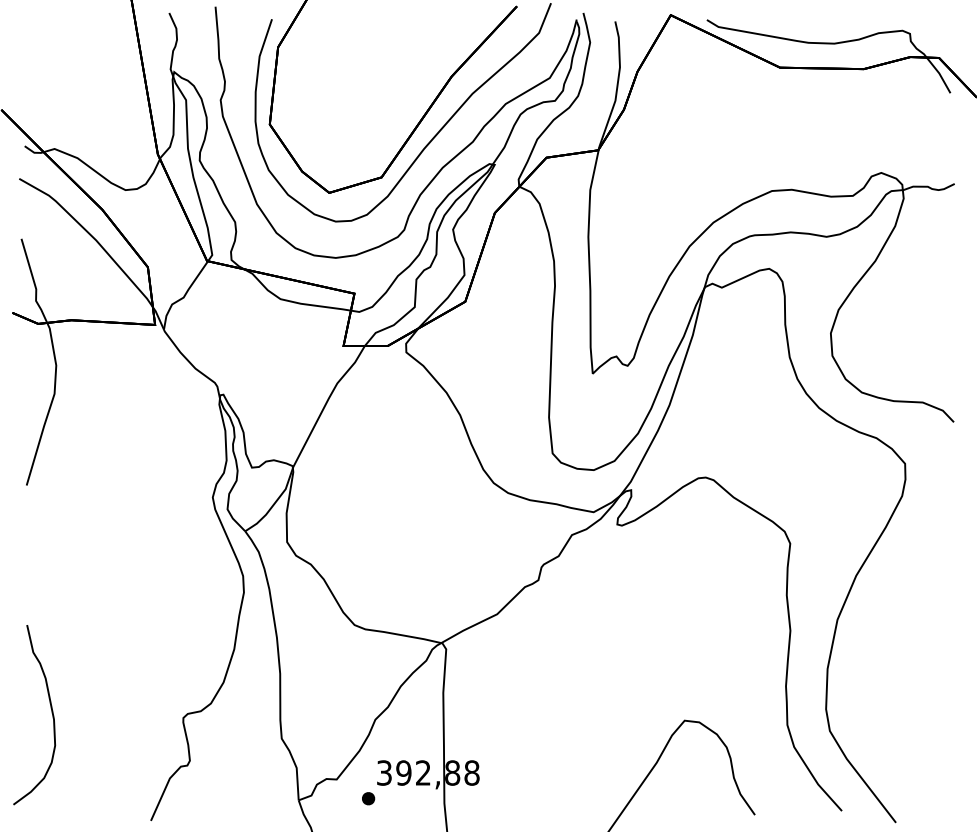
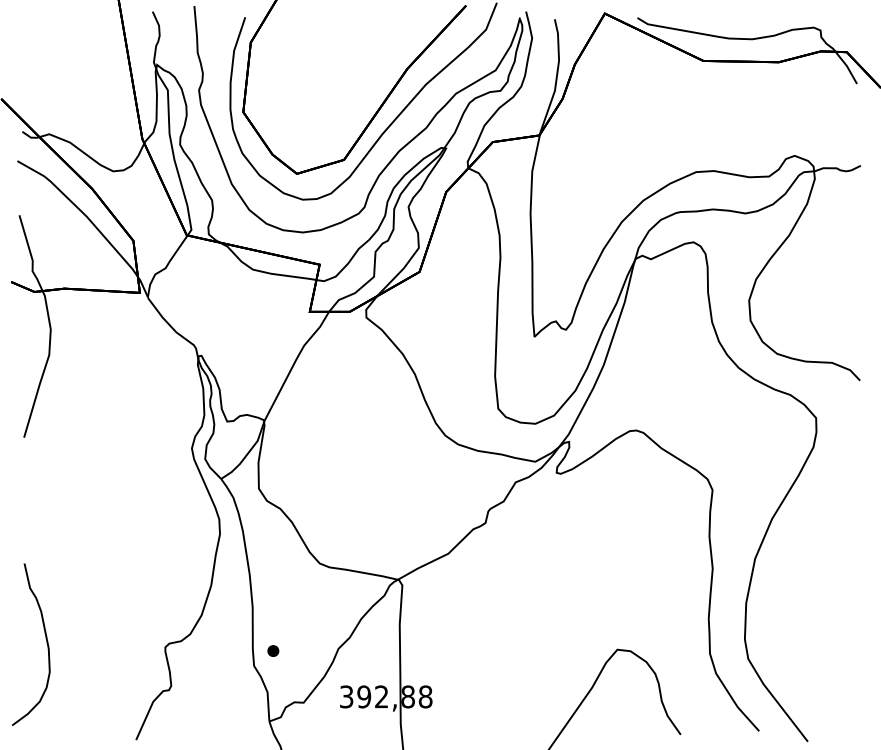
part: (368, 798) -> (273, 650), moved

